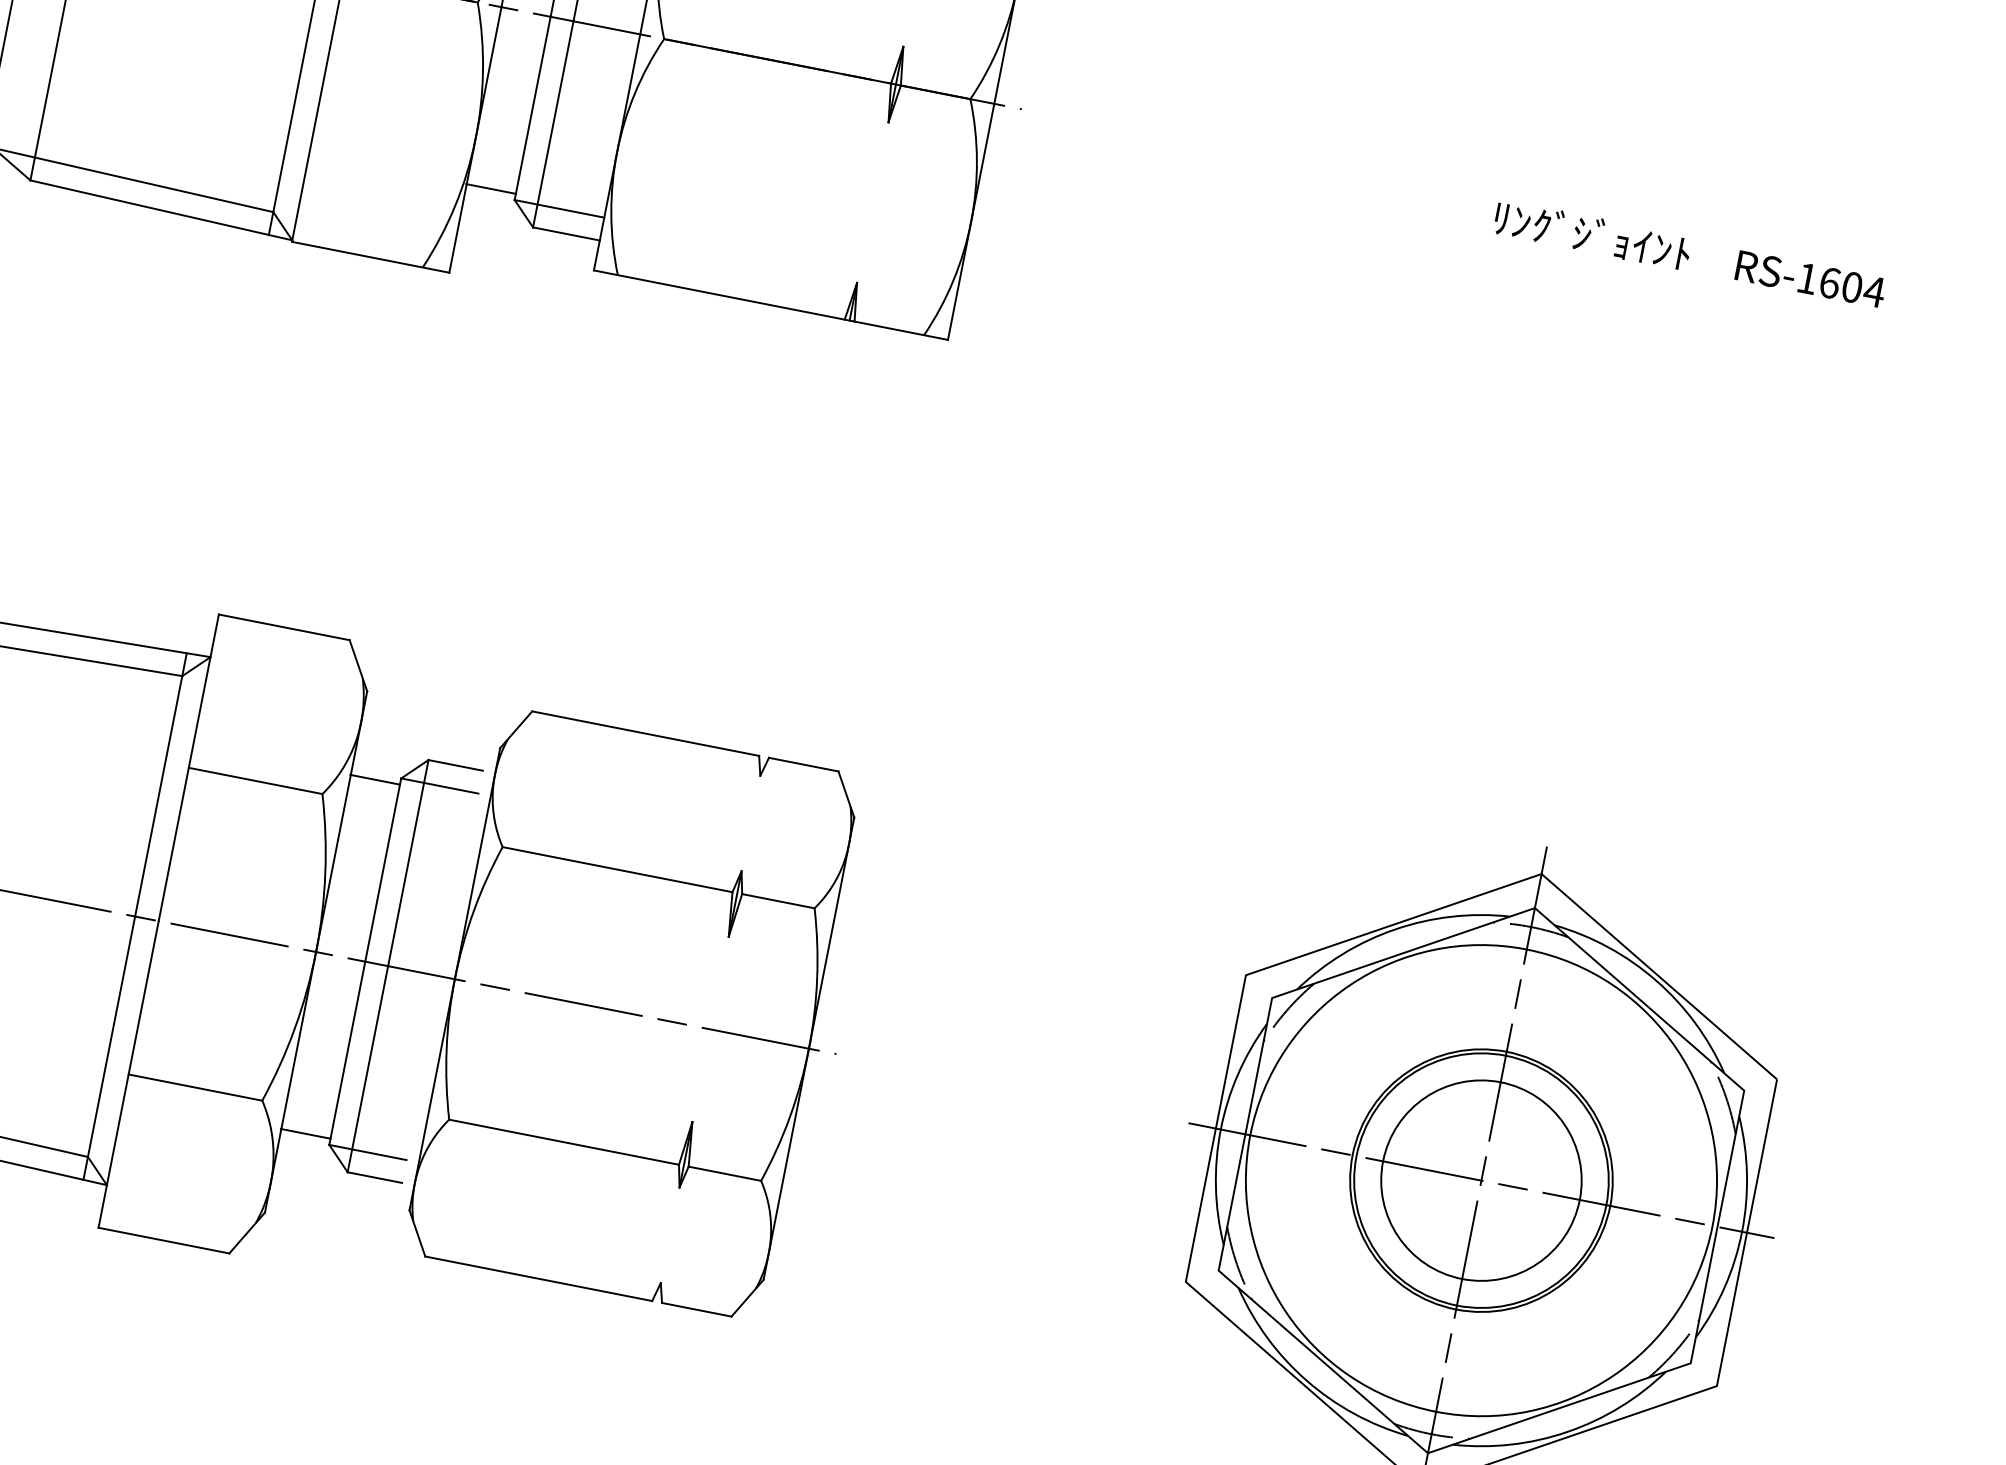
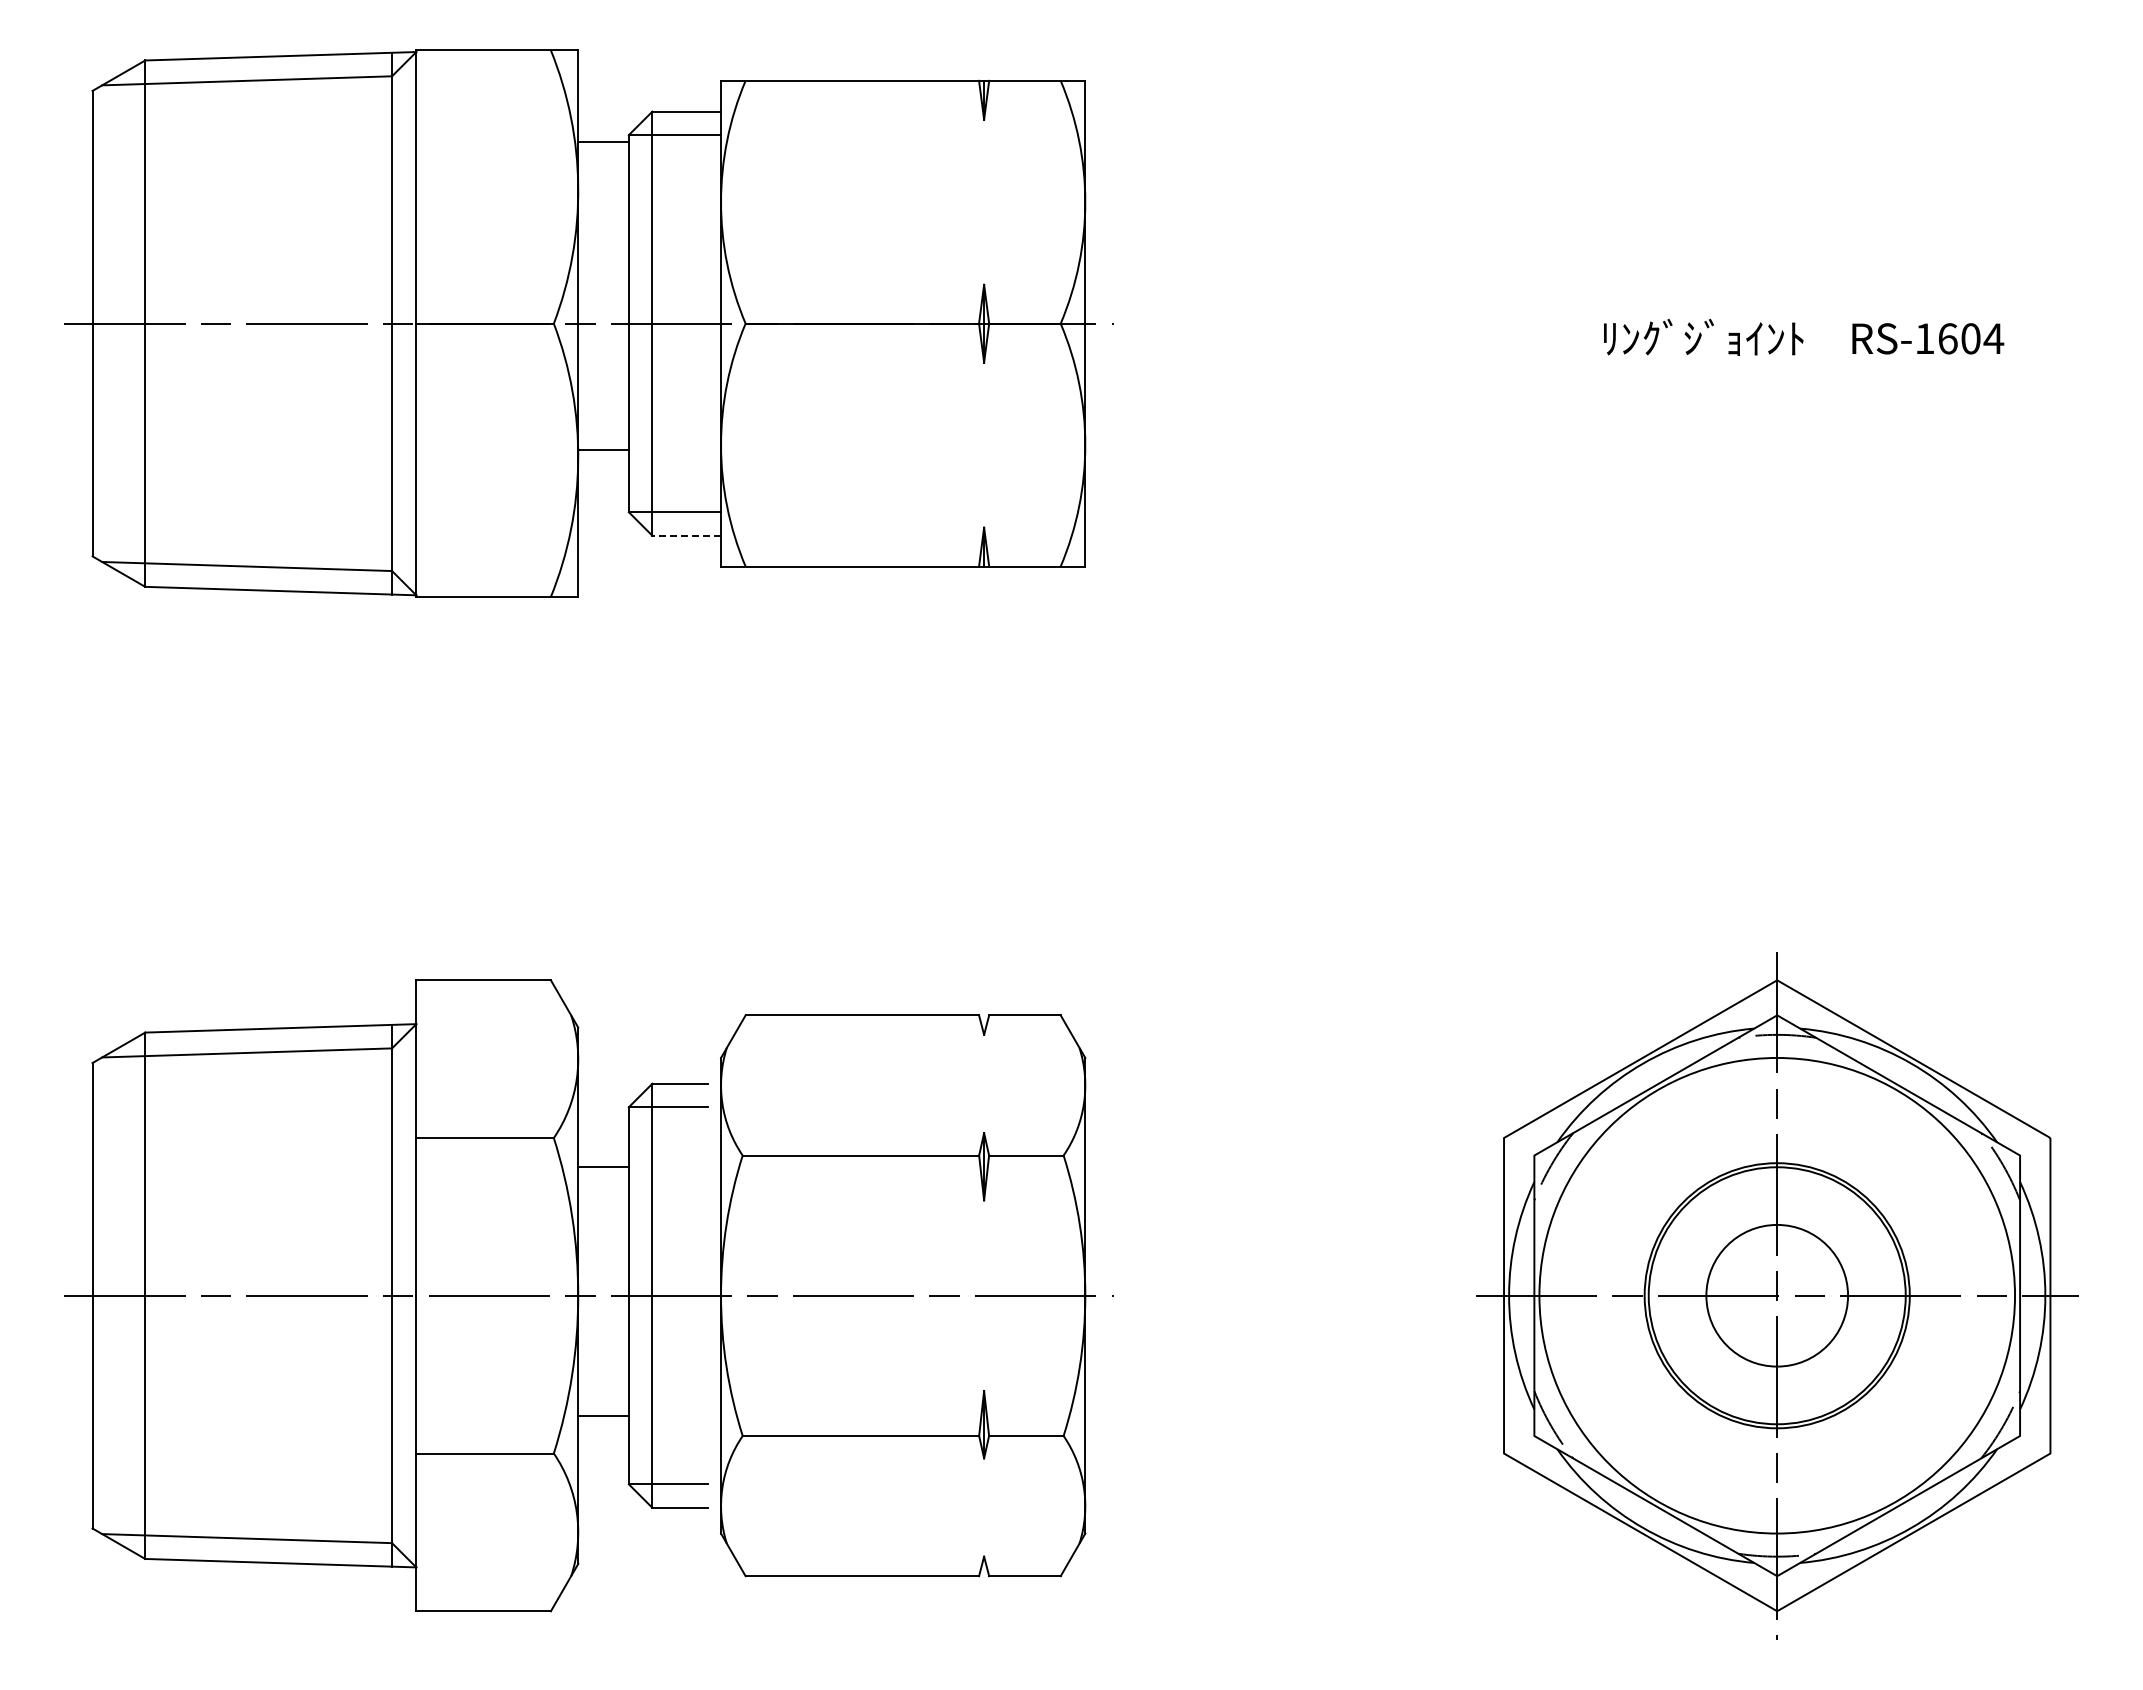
line: (490, 188) -> (602, 449), moved
line: (566, 233) -> (686, 535), solid -> dashed
line: (374, 779) -> (602, 1166), moved
line: (305, 1133) -> (602, 1415), moved
circle: (1481, 1180) -> (1777, 1295), size x0.7

